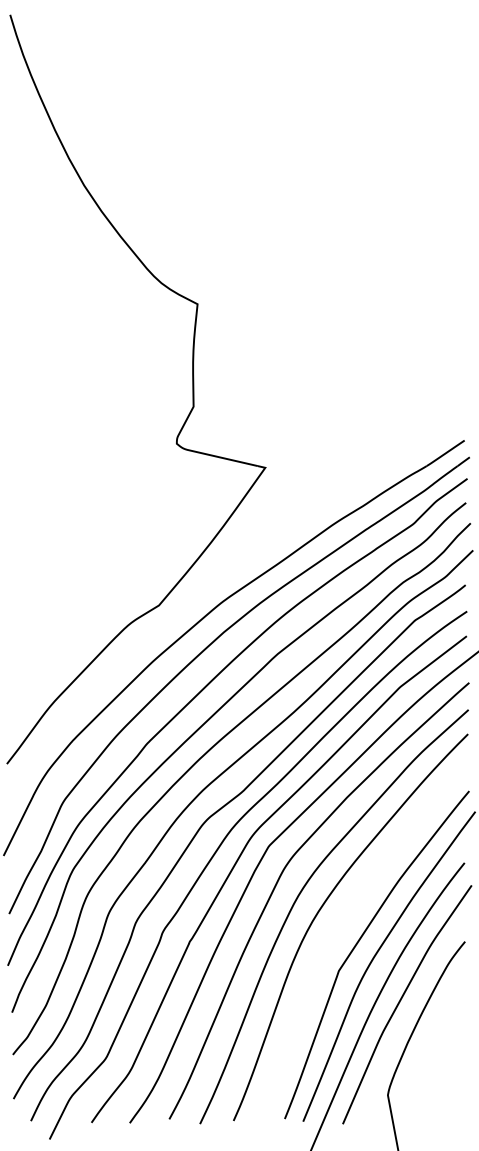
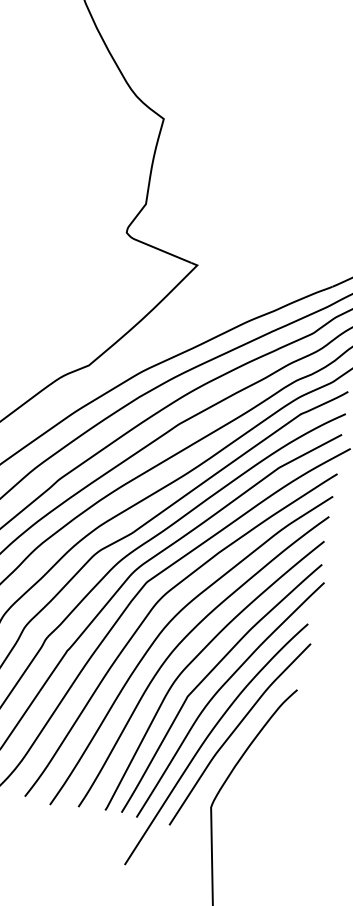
curve: (342, 923) -> (197, 657), added

